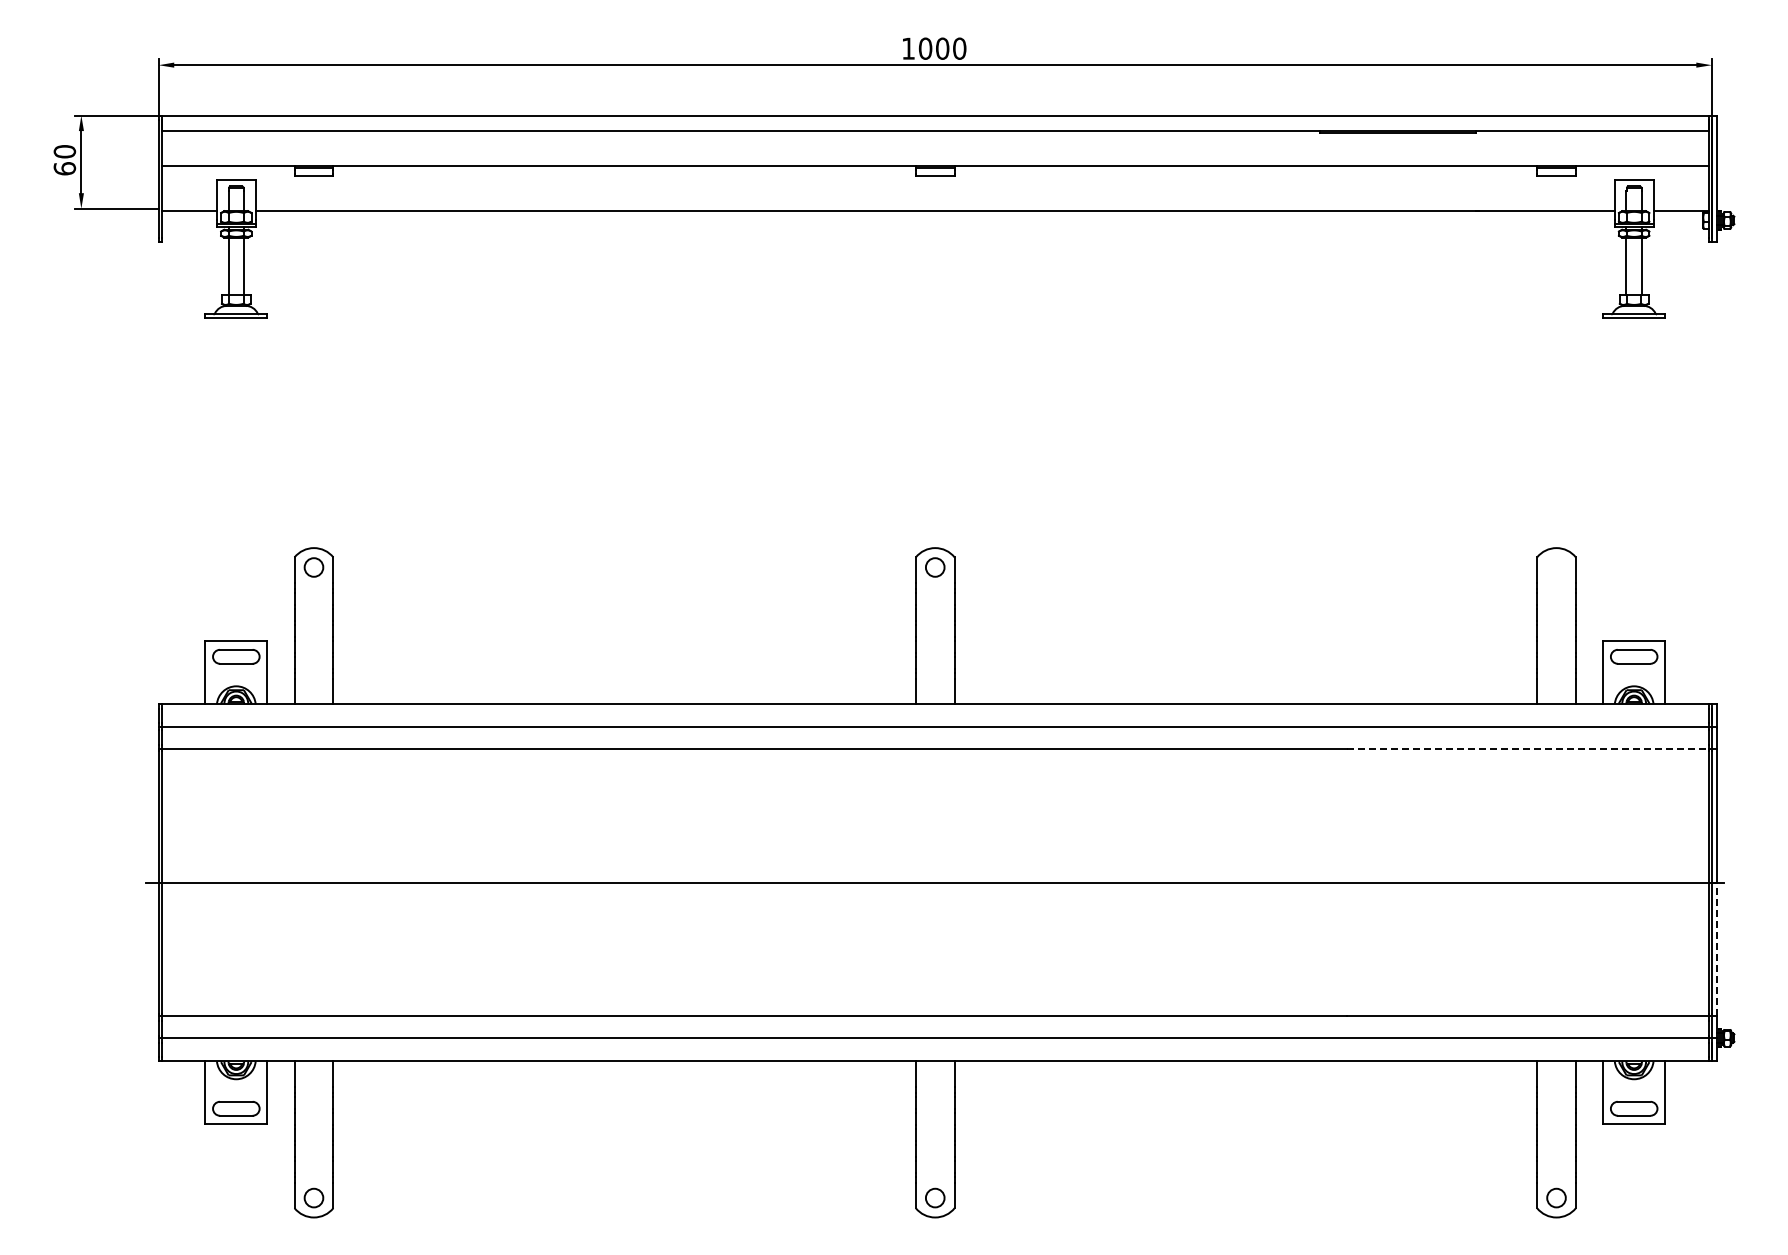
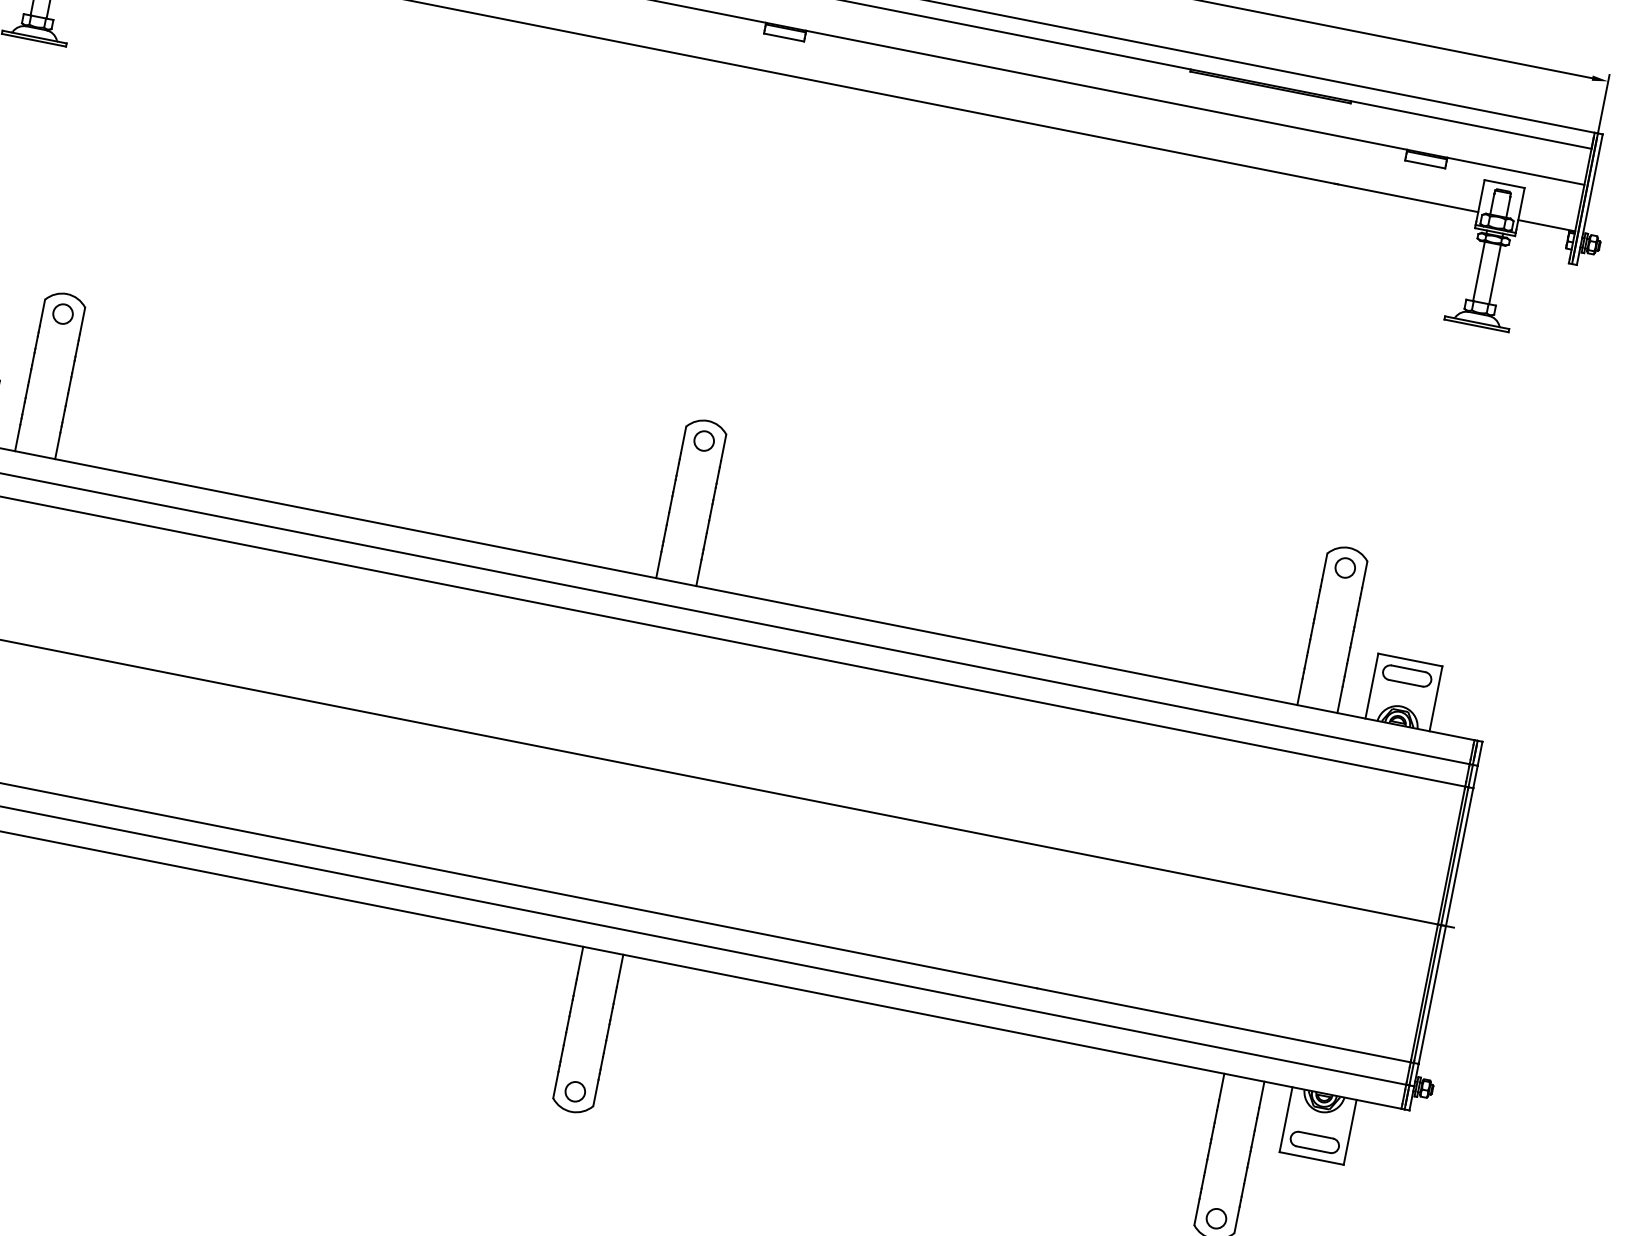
circle: (1556, 567) -> (1345, 568), added
line: (1527, 749) -> (1278, 749), dashed -> solid
line: (1716, 949) -> (1432, 994), dashed -> solid

